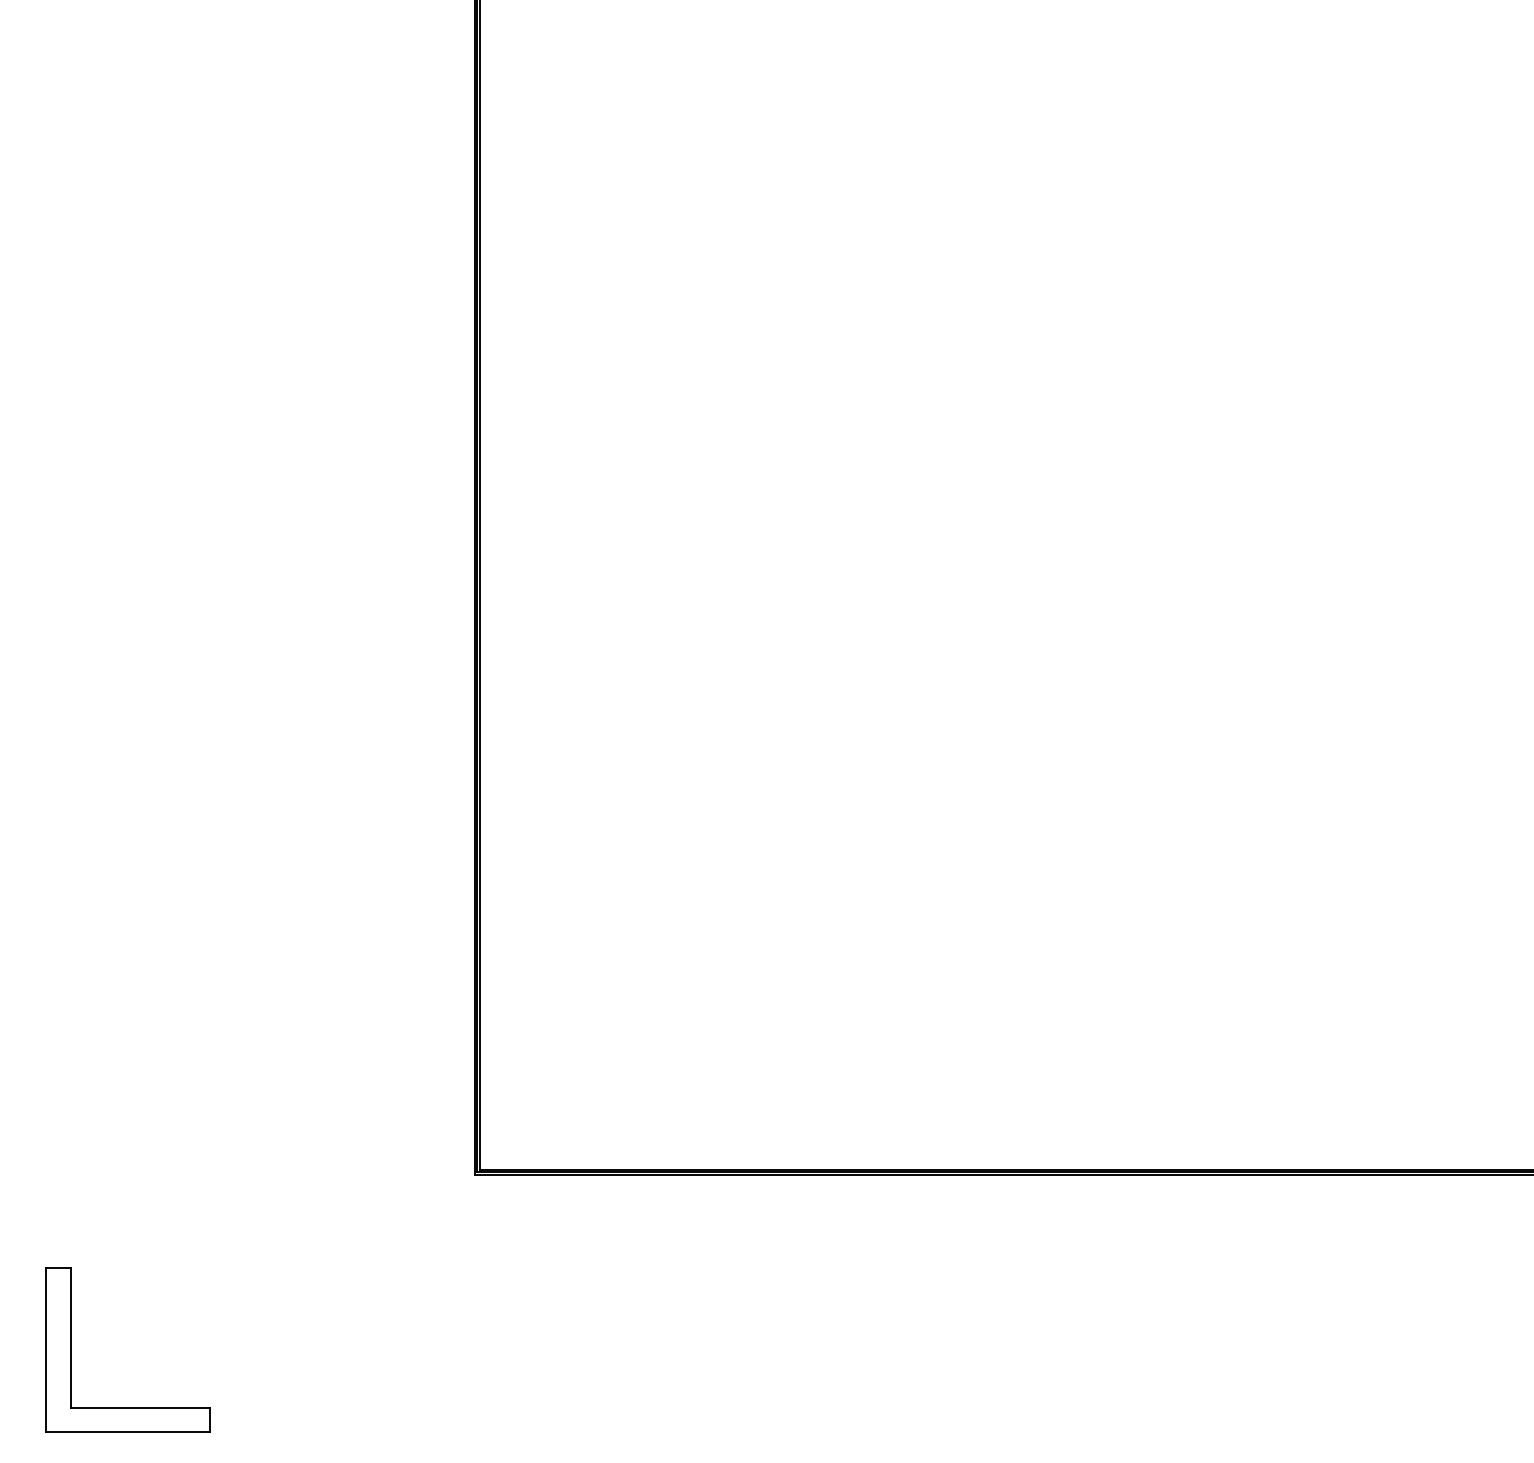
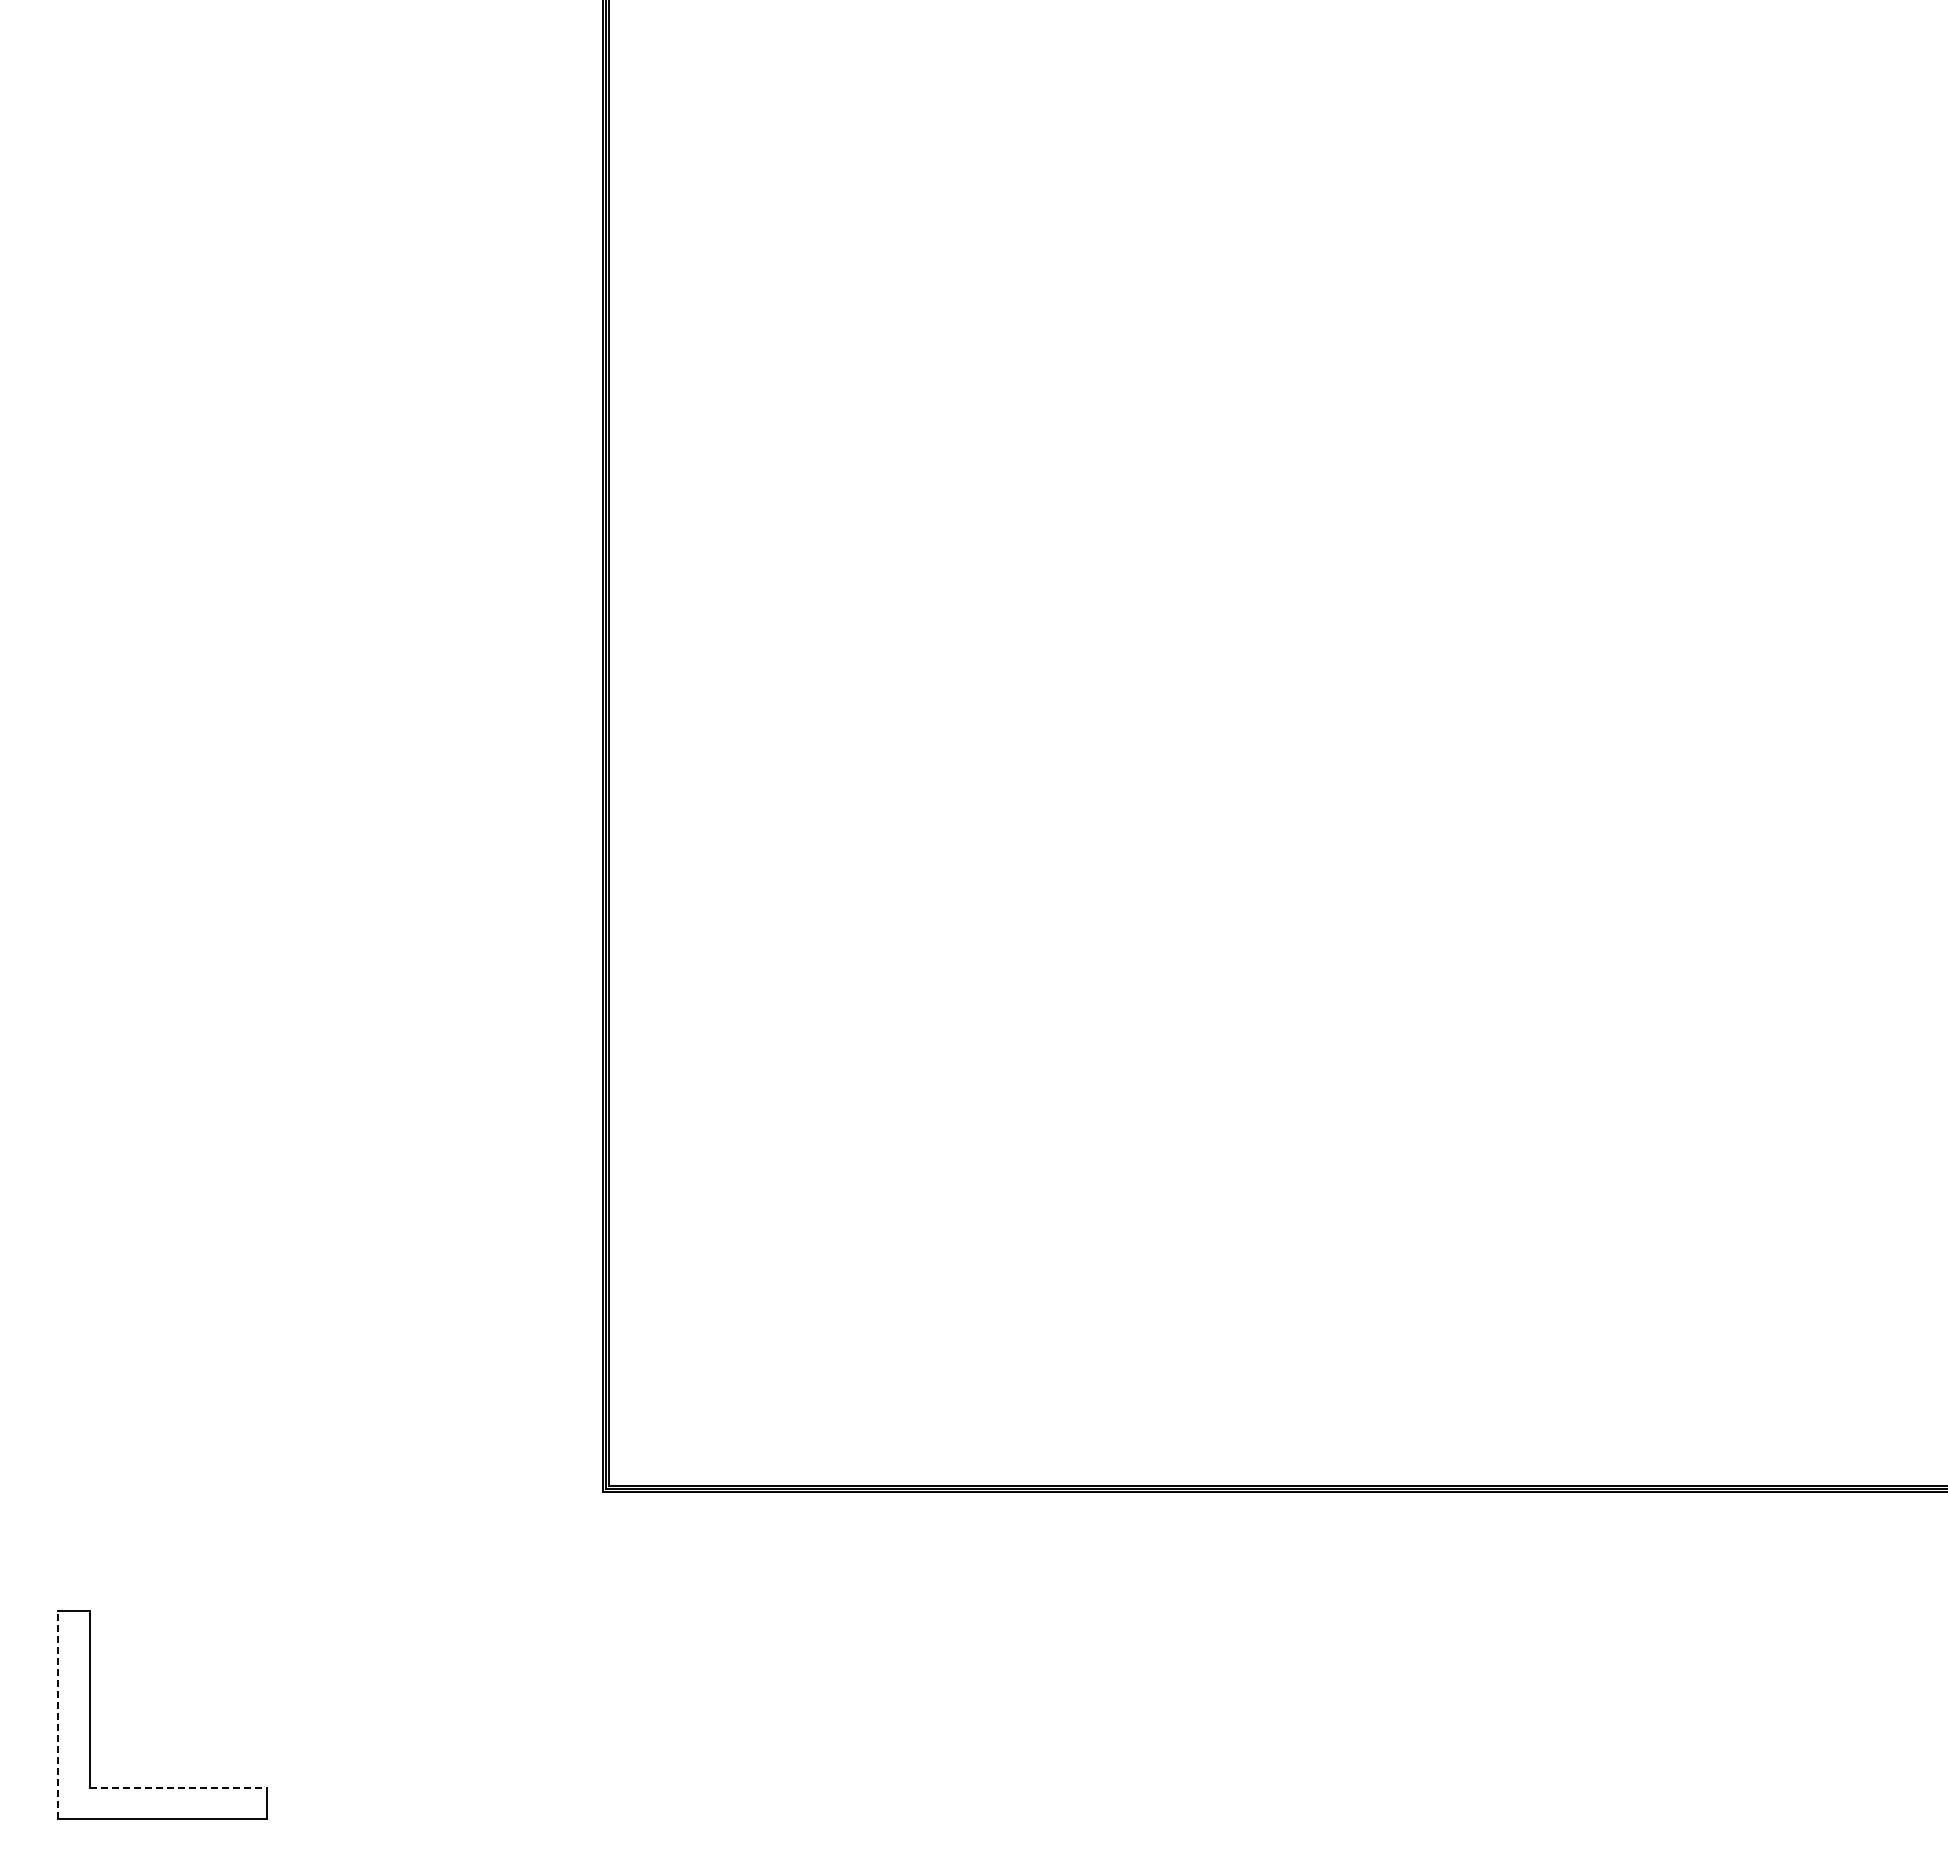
line: (46, 1350) -> (58, 1714), solid -> dashed
line: (140, 1407) -> (178, 1787), solid -> dashed

